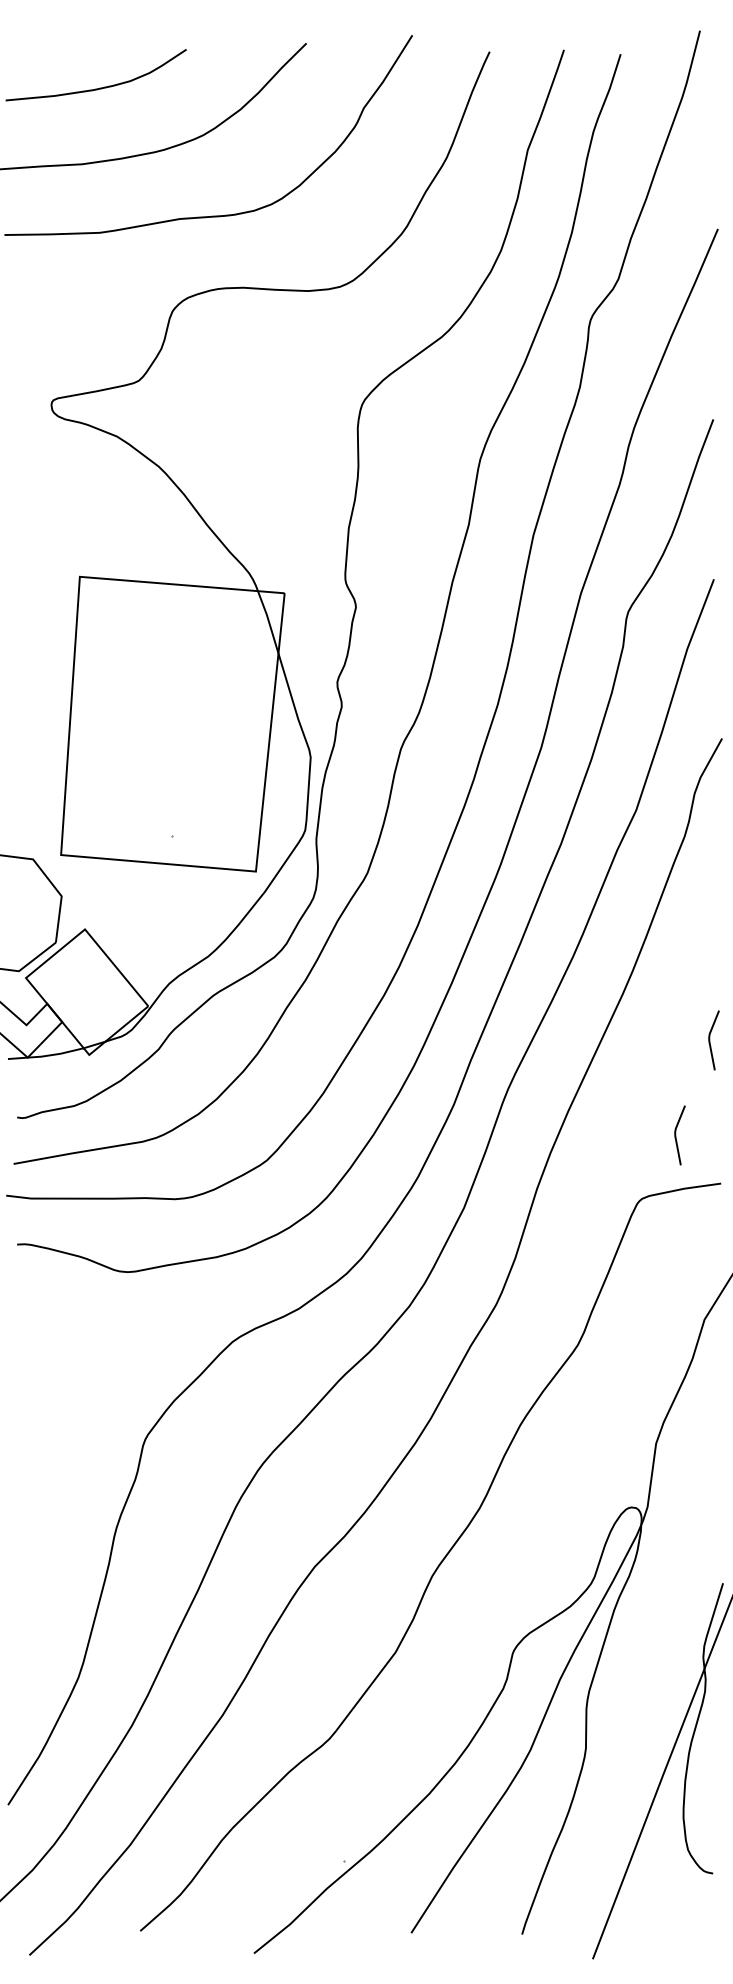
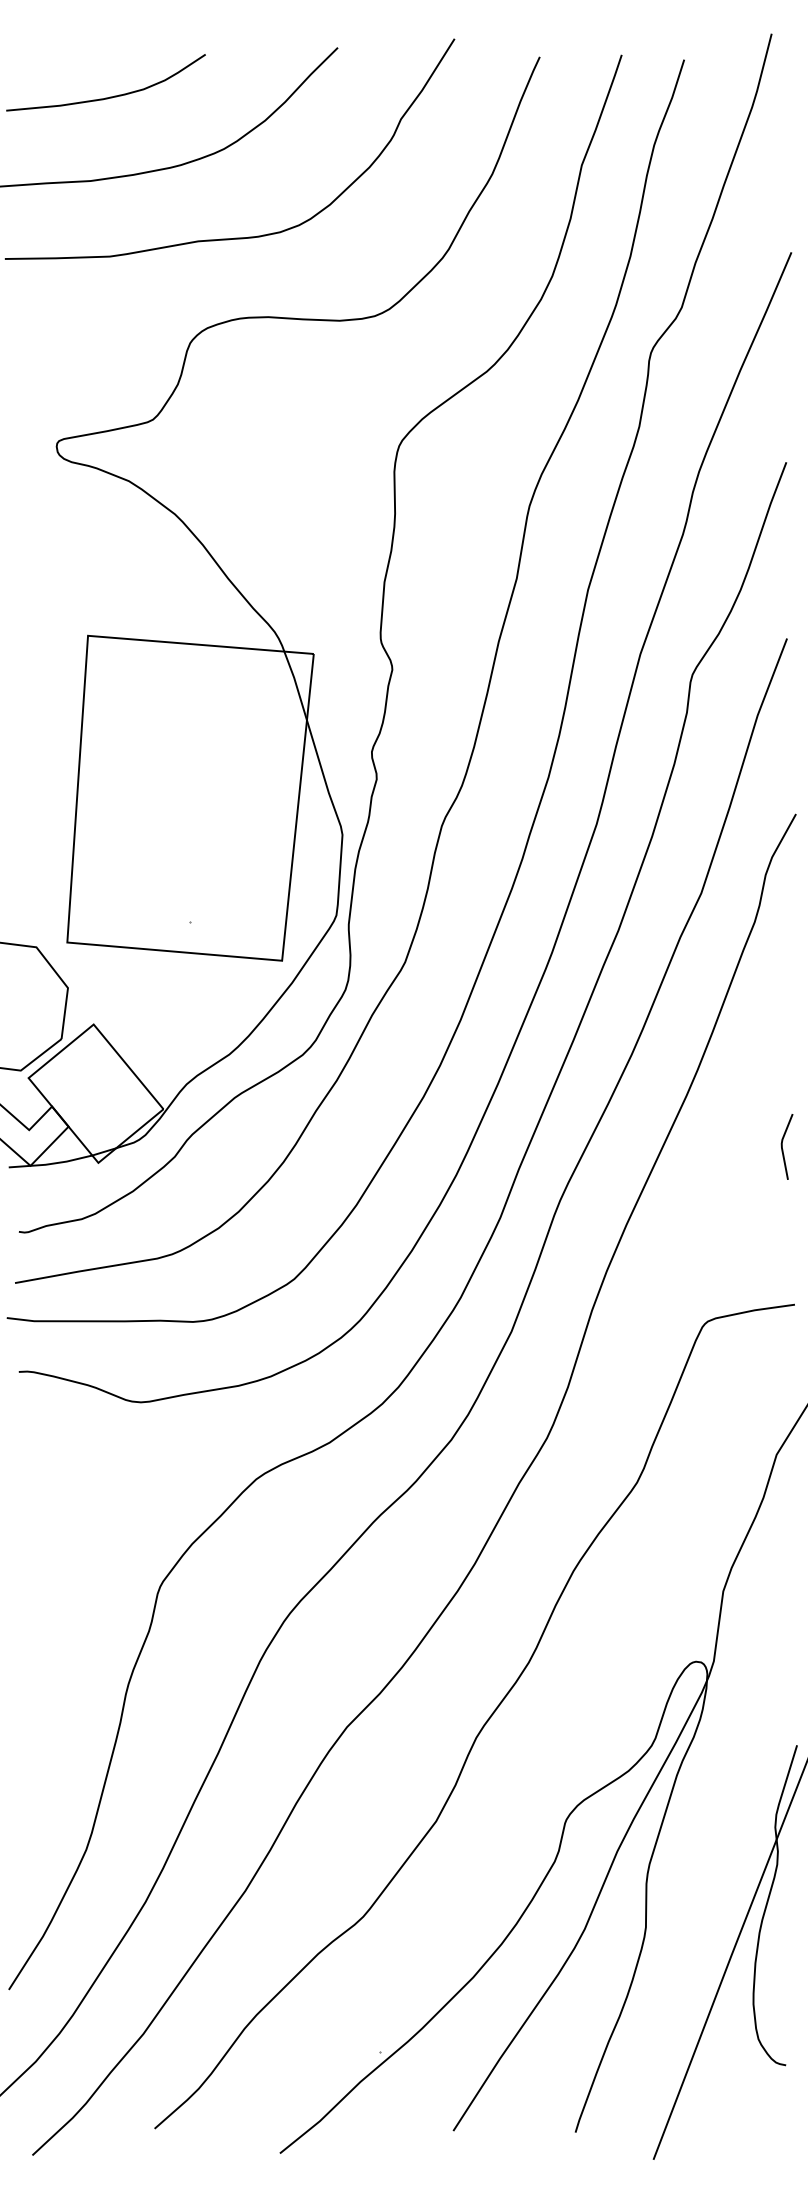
line: (676, 1135) -> (745, 1251), removed

